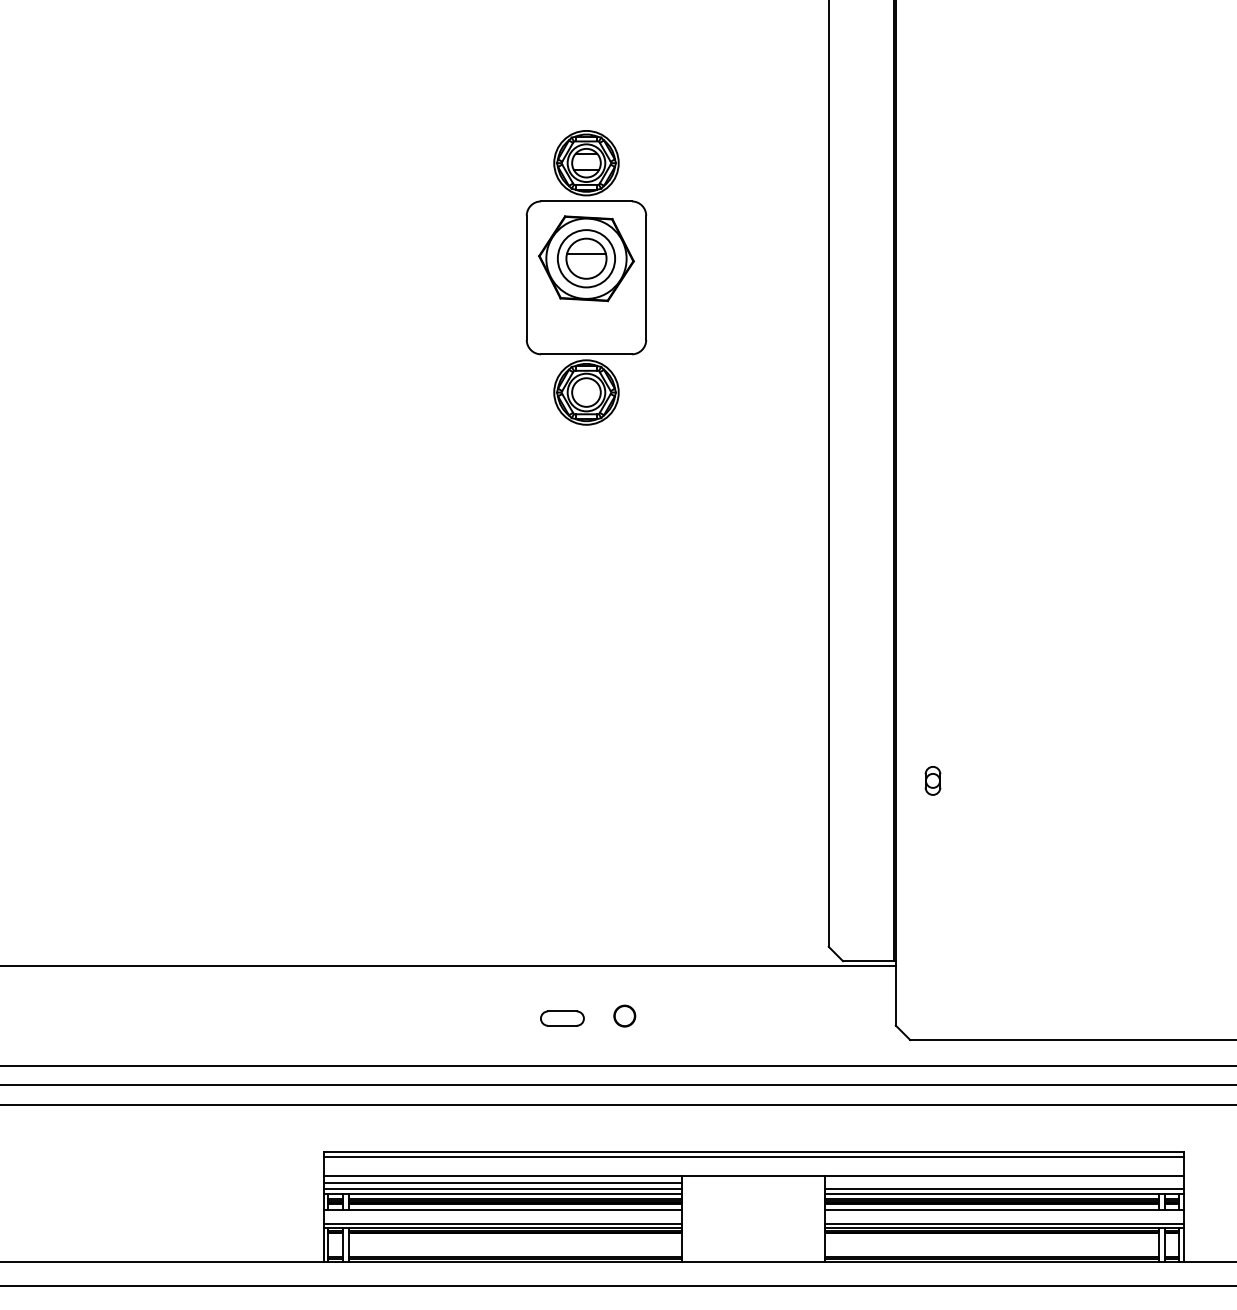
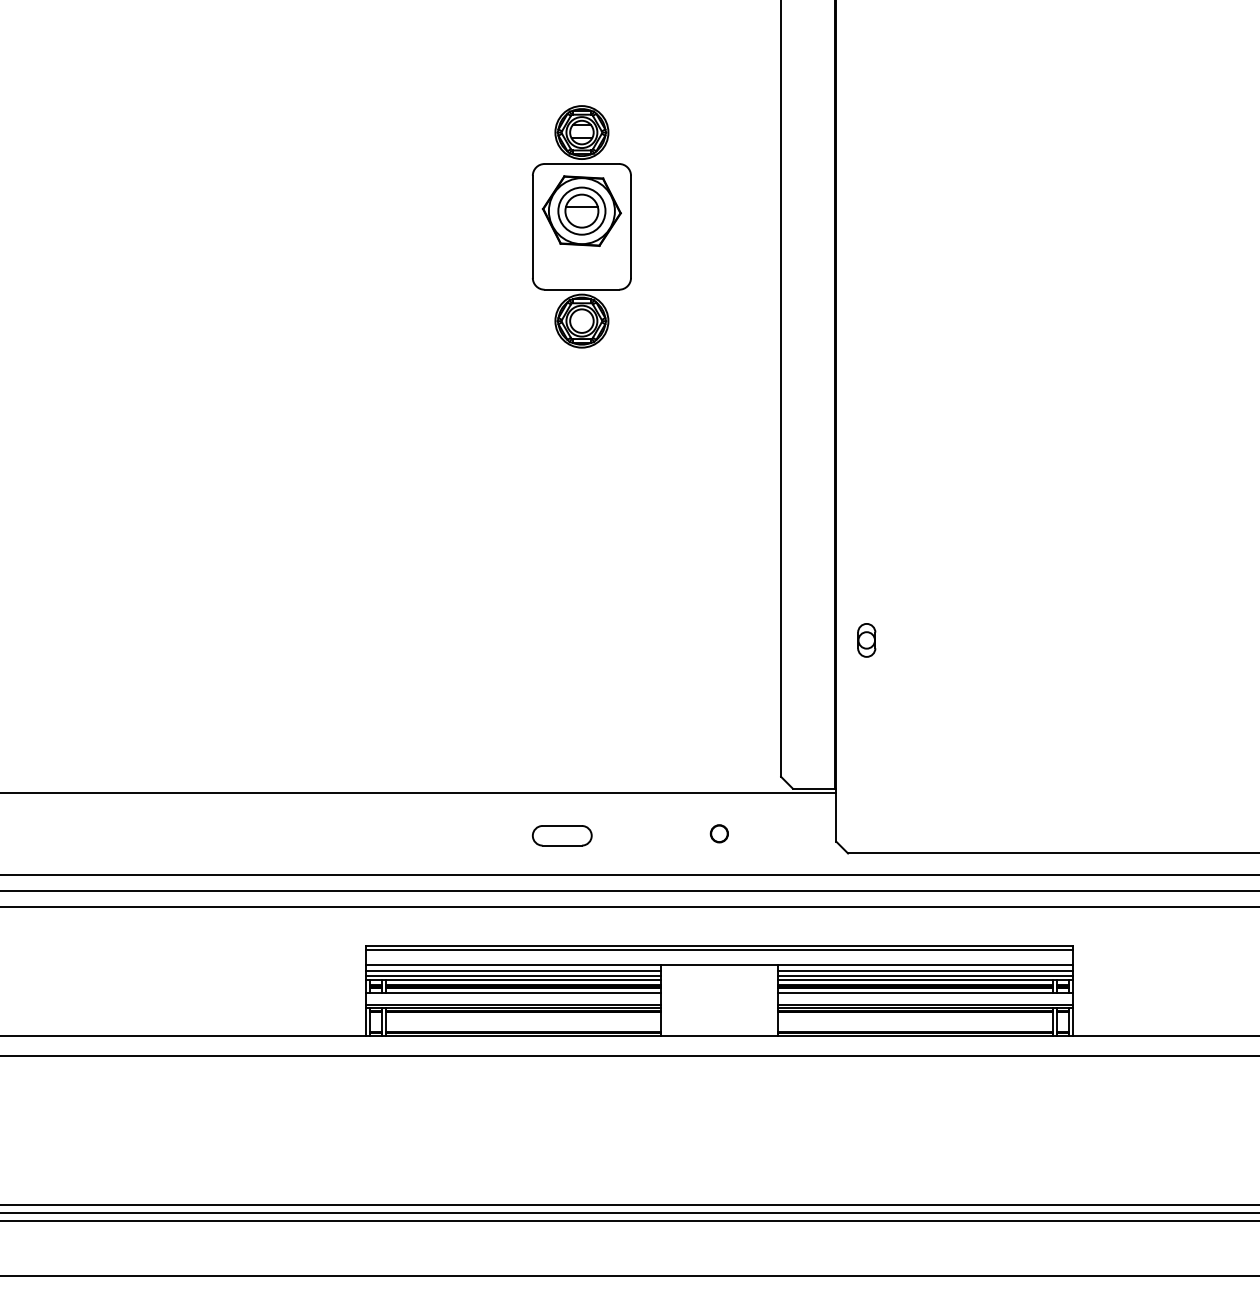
part: (932, 780) -> (866, 640), size x1.43
circle: (623, 1015) -> (718, 833), moved
part: (561, 1018) -> (561, 835), size x1.67
line: (1004, 1183) -> (925, 971), added

